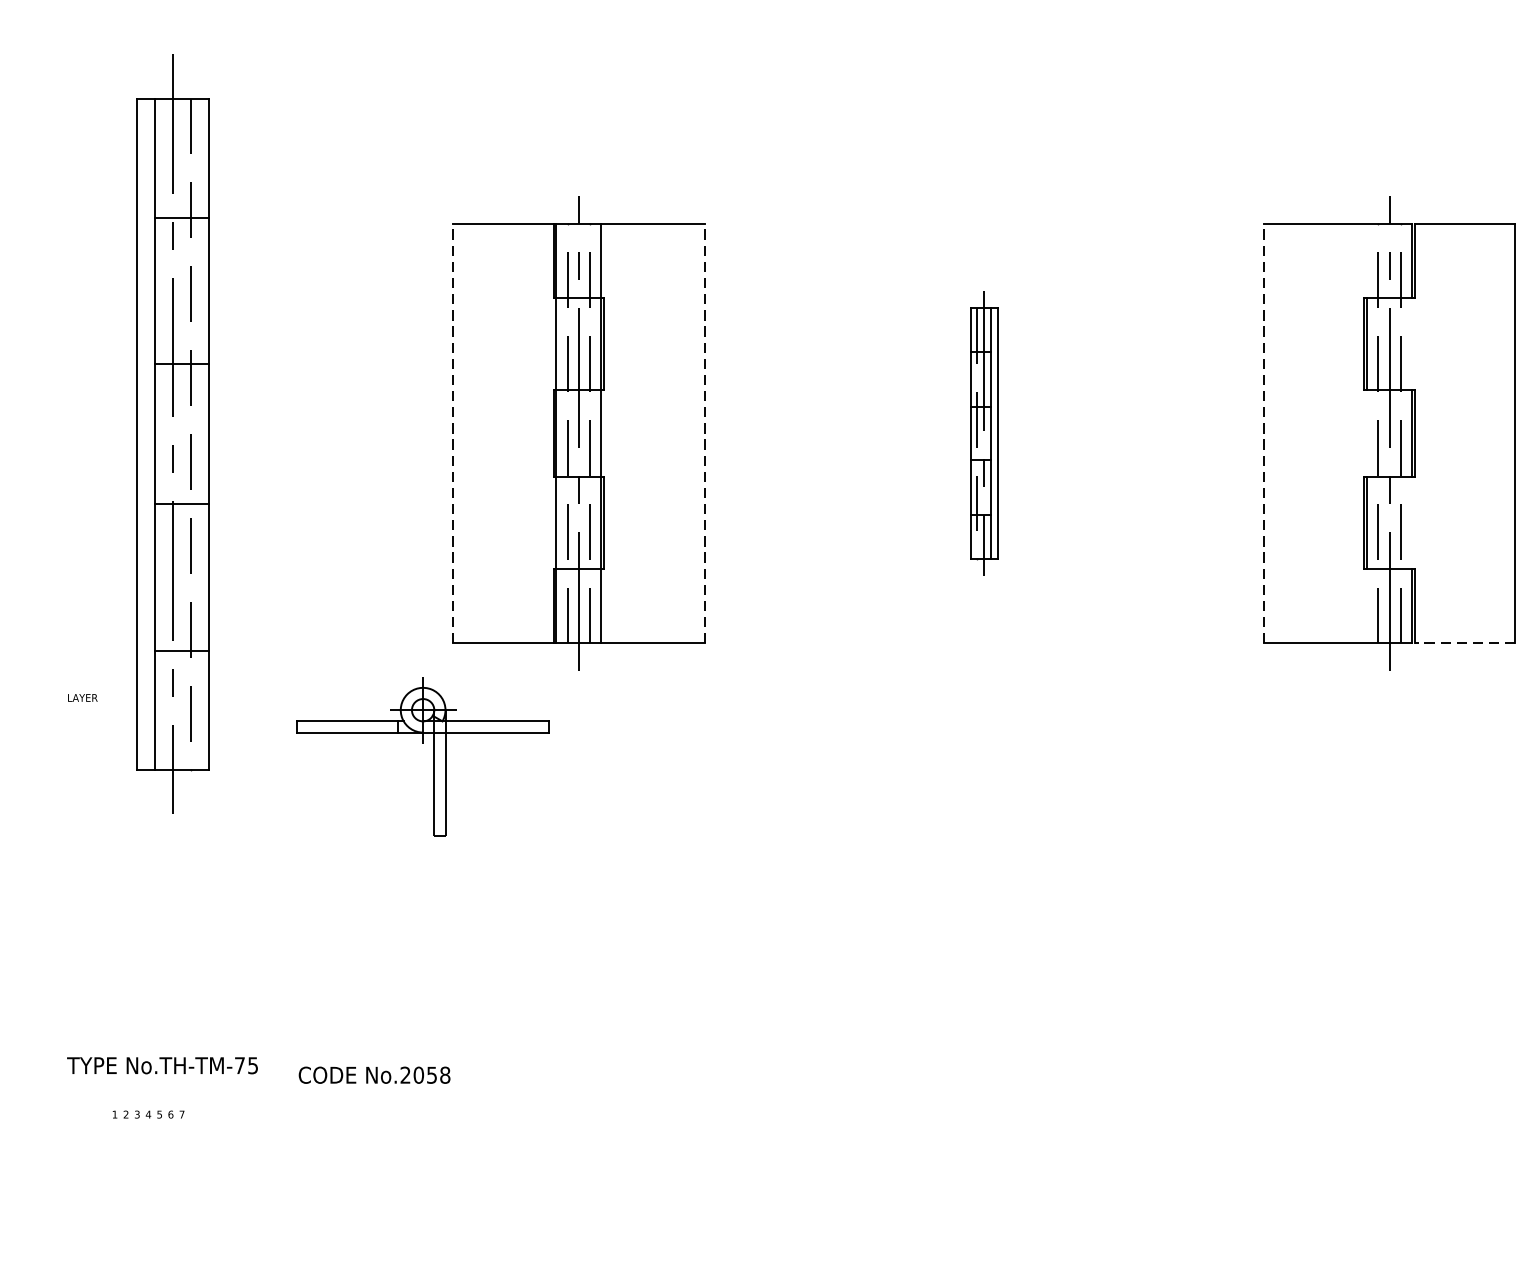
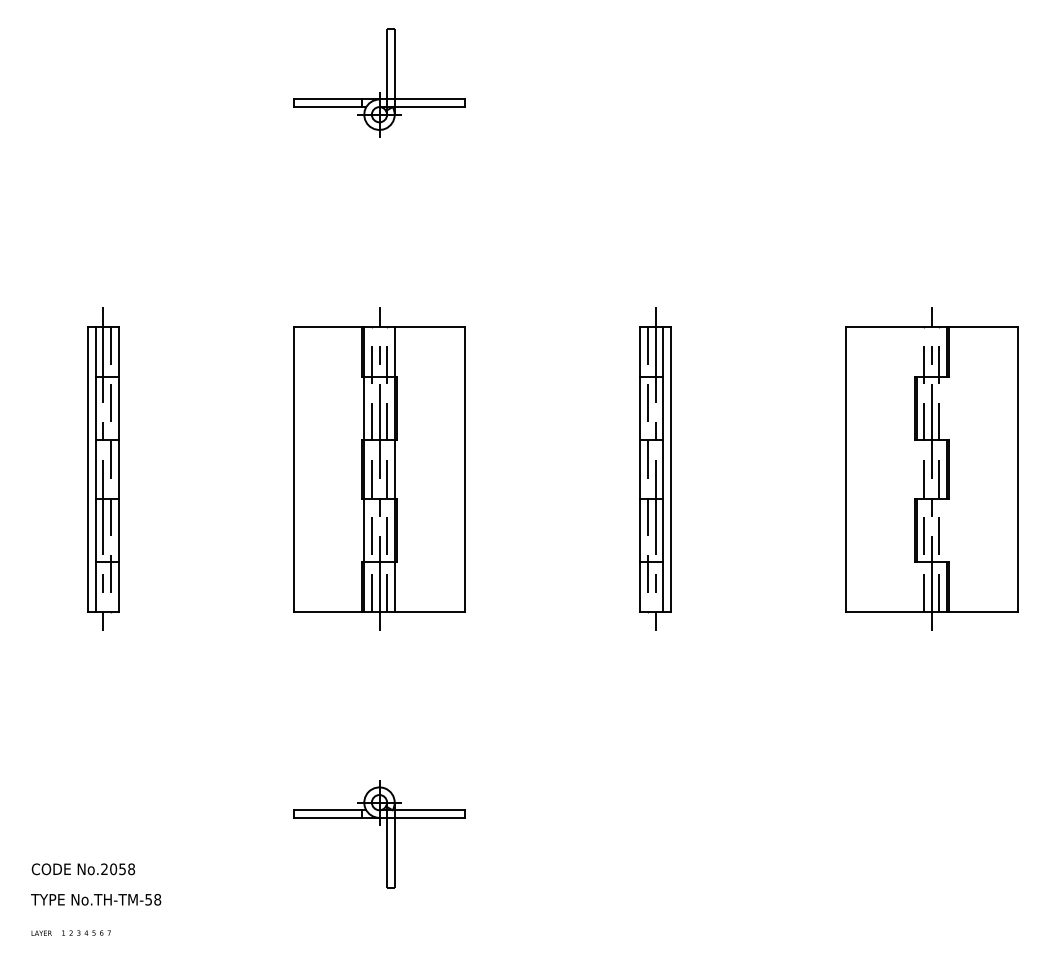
part: (173, 432) -> (103, 468), size x0.62
part: (983, 432) -> (655, 468), size x1.67
line: (452, 433) -> (293, 469), dashed -> solid
line: (705, 433) -> (465, 469), dashed -> solid
line: (1264, 433) -> (846, 469), dashed -> solid
line: (1464, 643) -> (982, 612), dashed -> solid
text: (82, 696) -> (41, 932), moved
part: (433, 756) -> (386, 834), moved
text: (246, 1065) -> (153, 899), No.TH-TM-75 -> No.TH-TM-58
text: (373, 1075) -> (82, 869), moved

